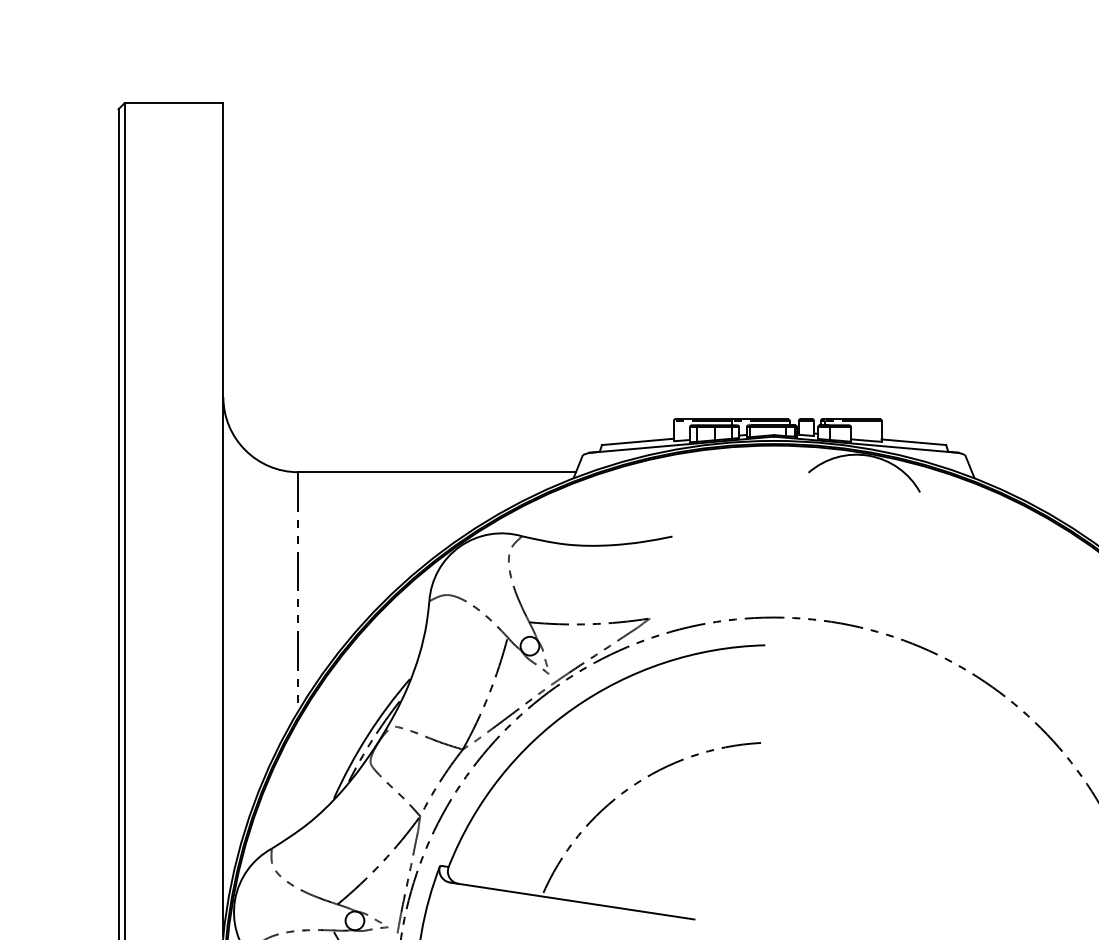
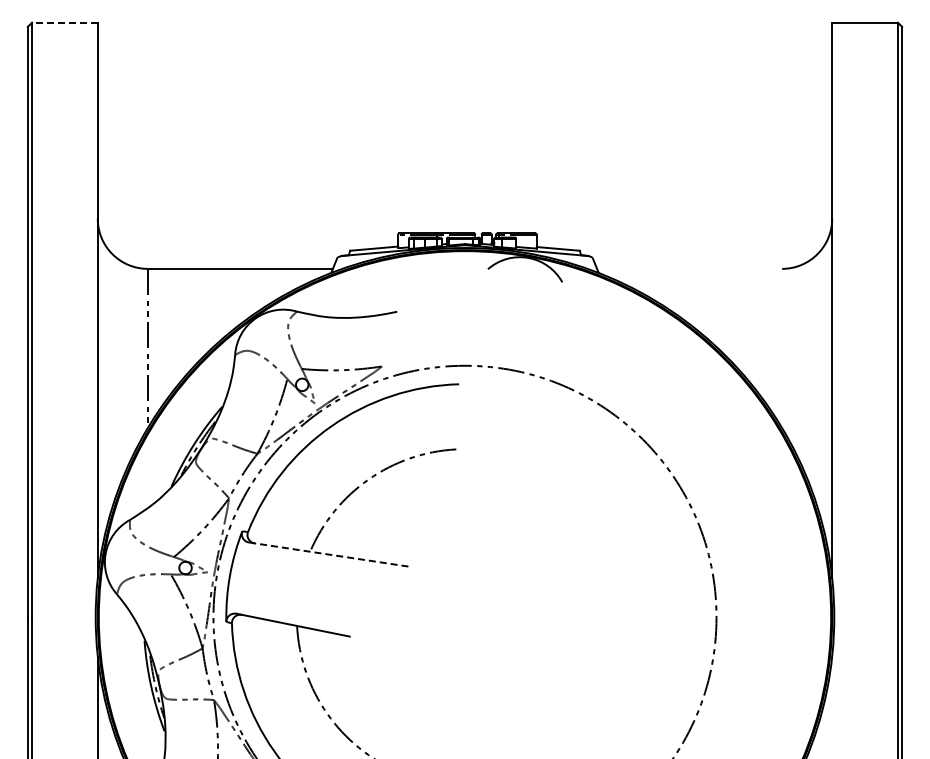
line: (173, 102) -> (64, 22), solid -> dashed
line: (573, 900) -> (331, 554), solid -> dashed

